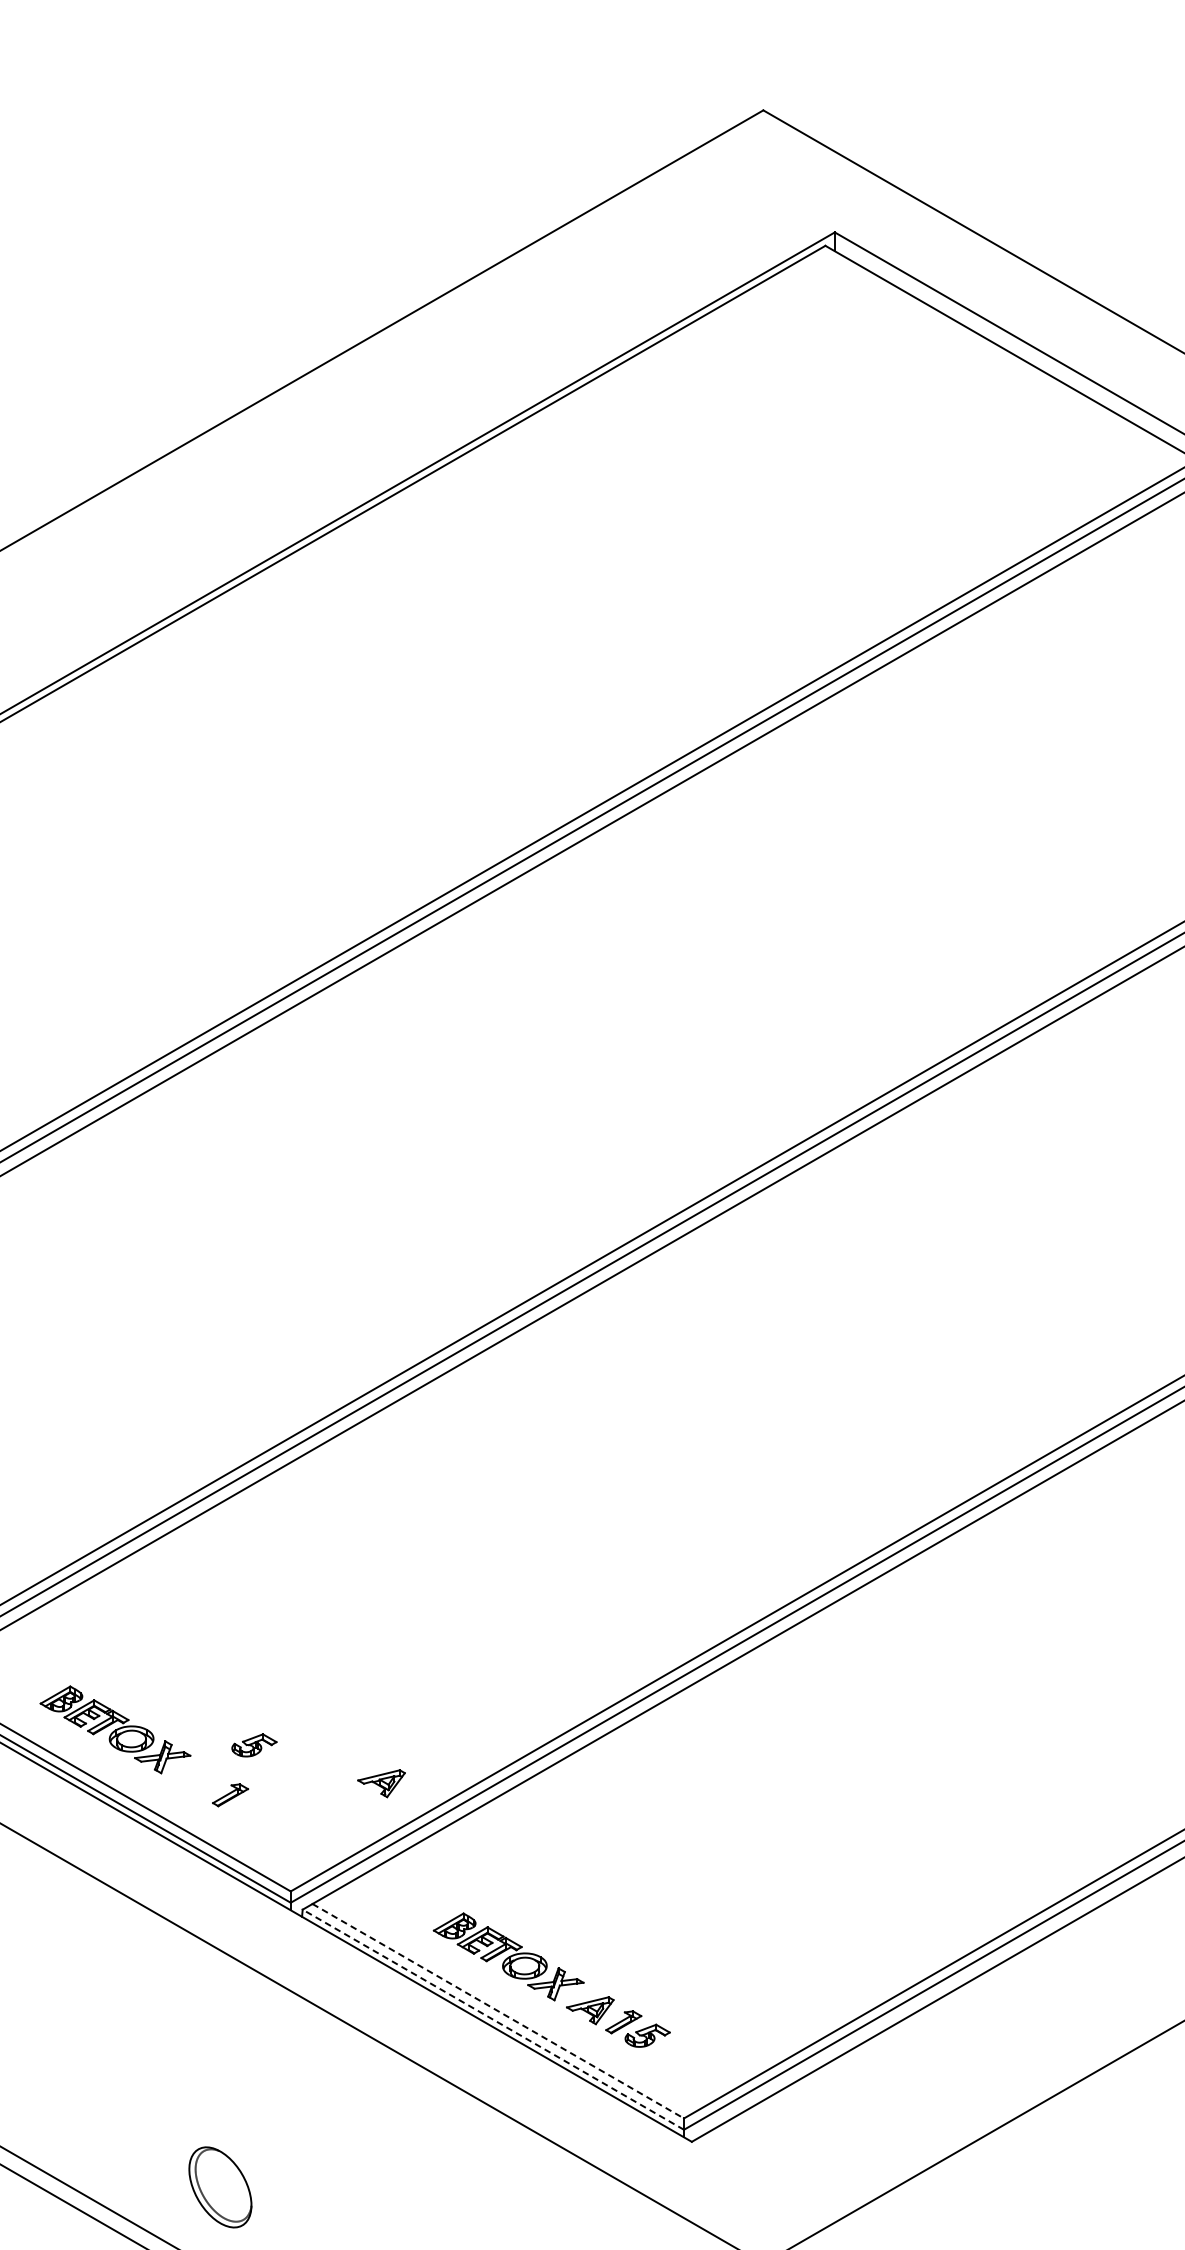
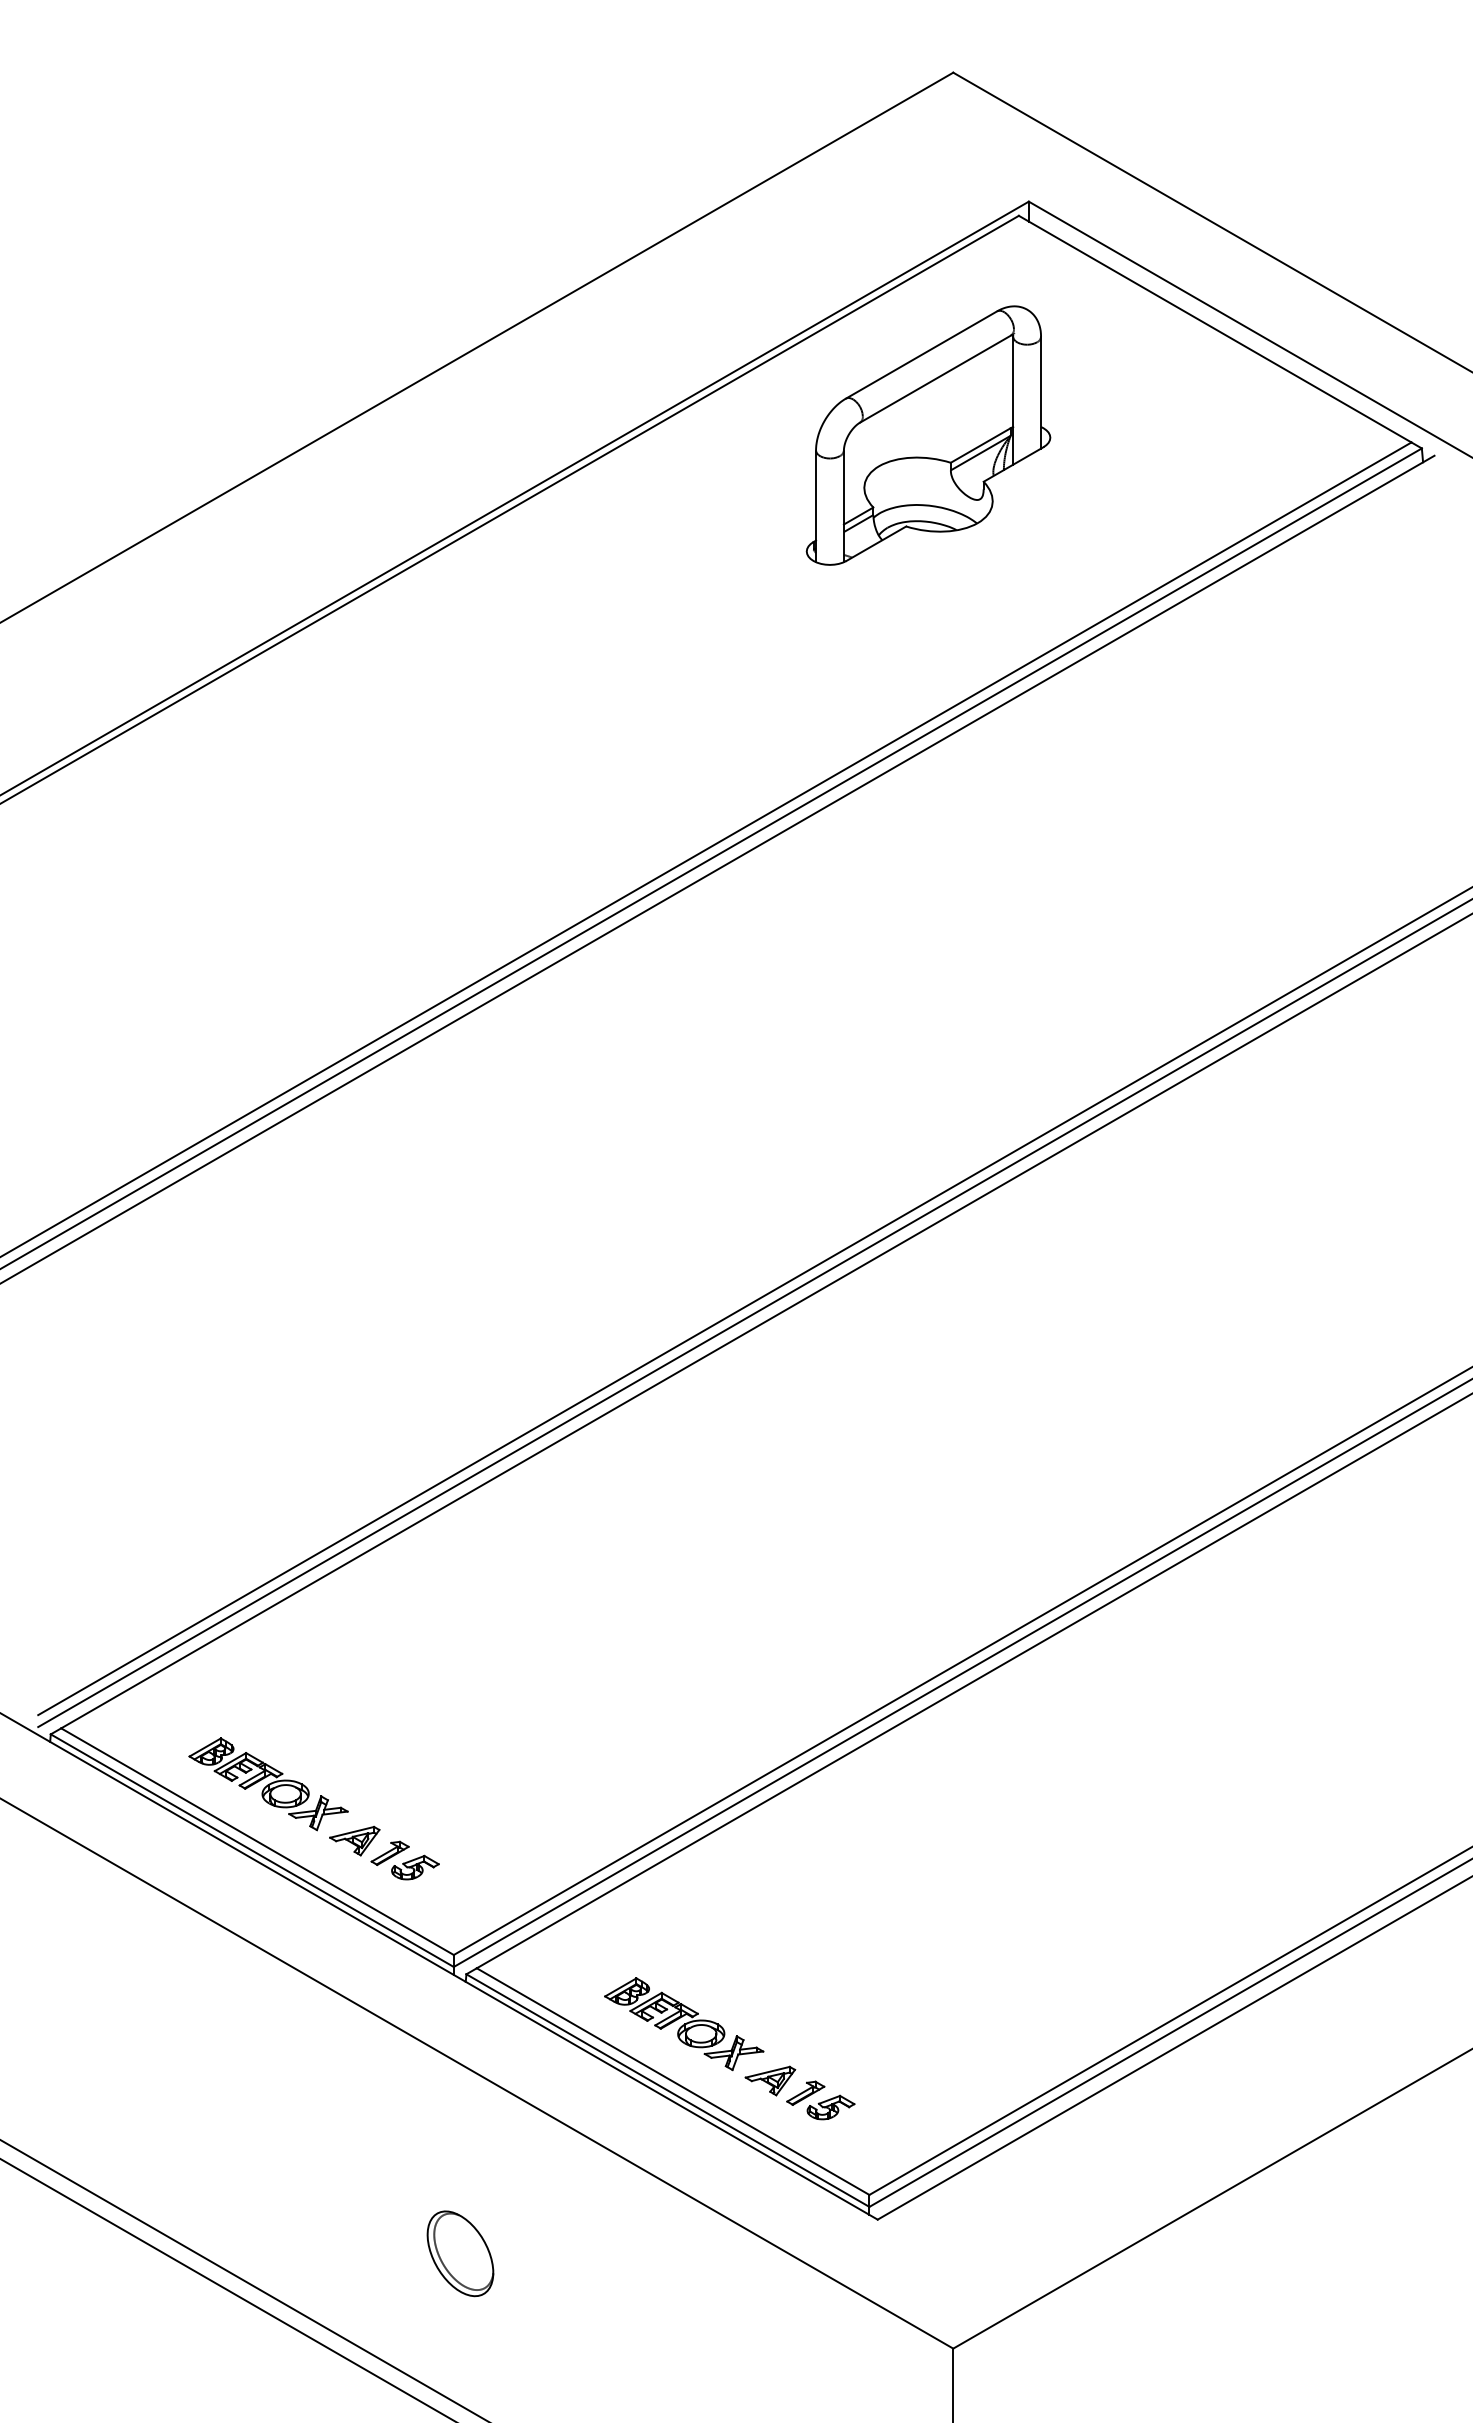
part: (739, 453) -> (928, 435), added
part: (254, 1745) -> (415, 1867), moved
part: (381, 1783) -> (354, 1840), moved
line: (498, 2011) -> (673, 2081), dashed -> solid
line: (492, 2019) -> (667, 2090), dashed -> solid
part: (220, 2187) -> (460, 2253), moved

